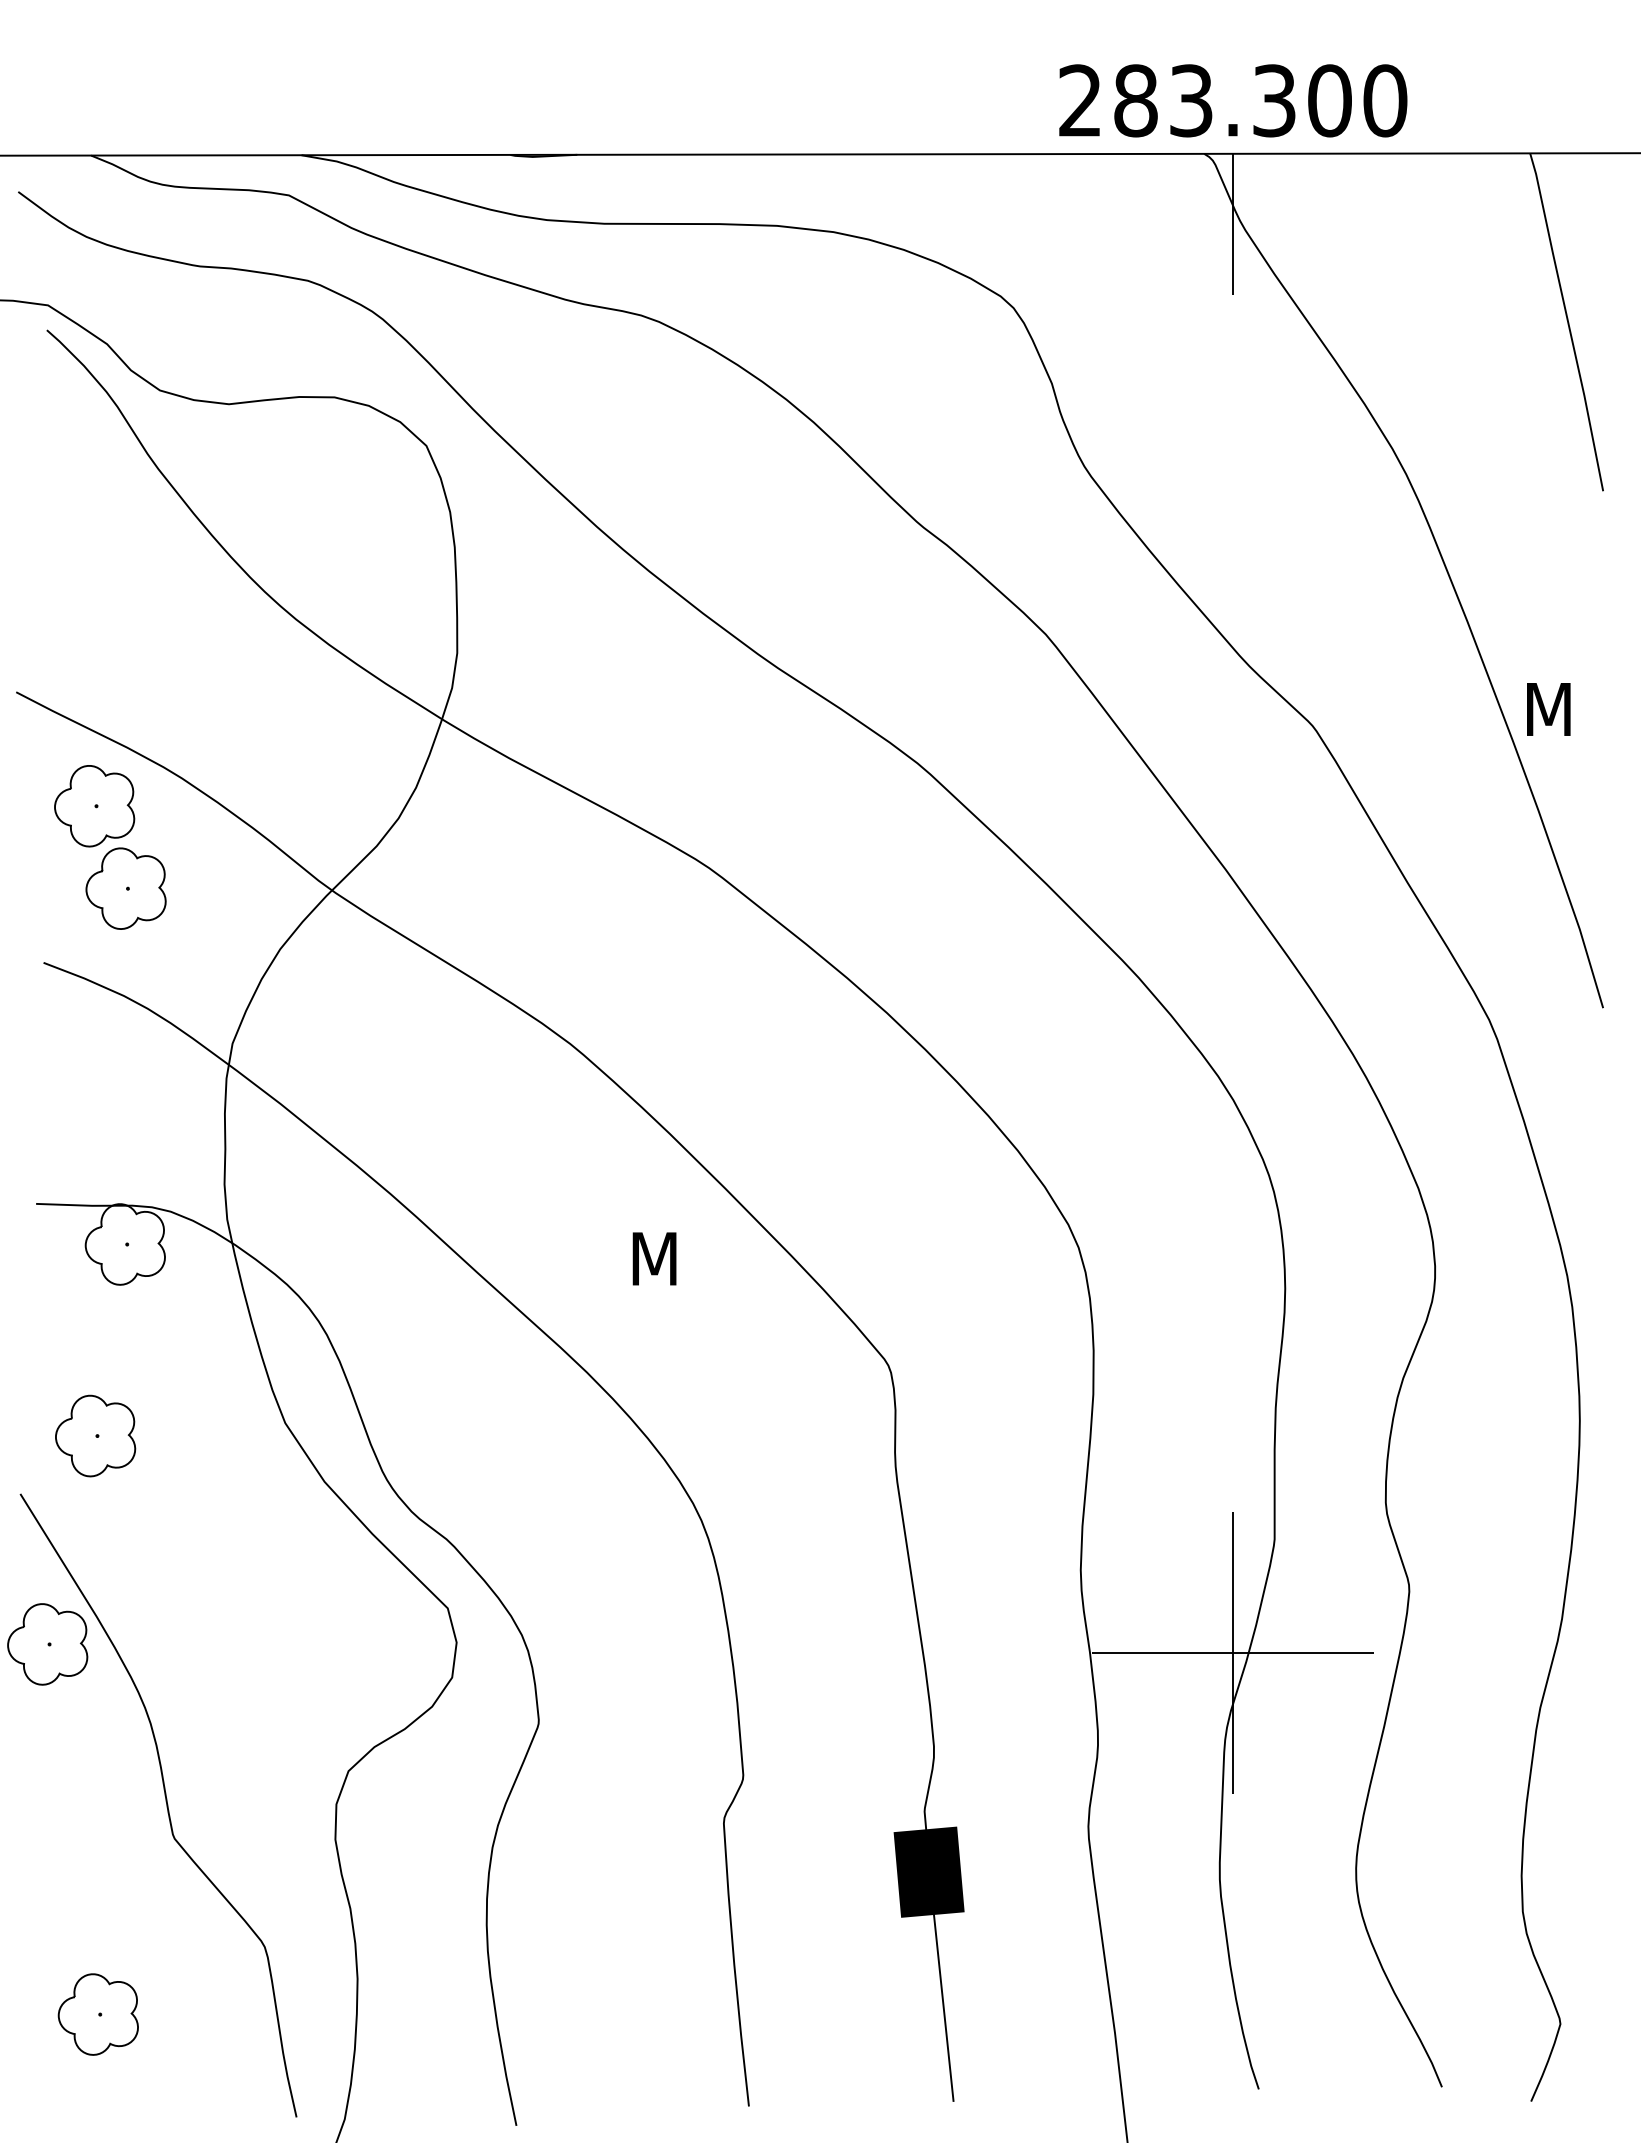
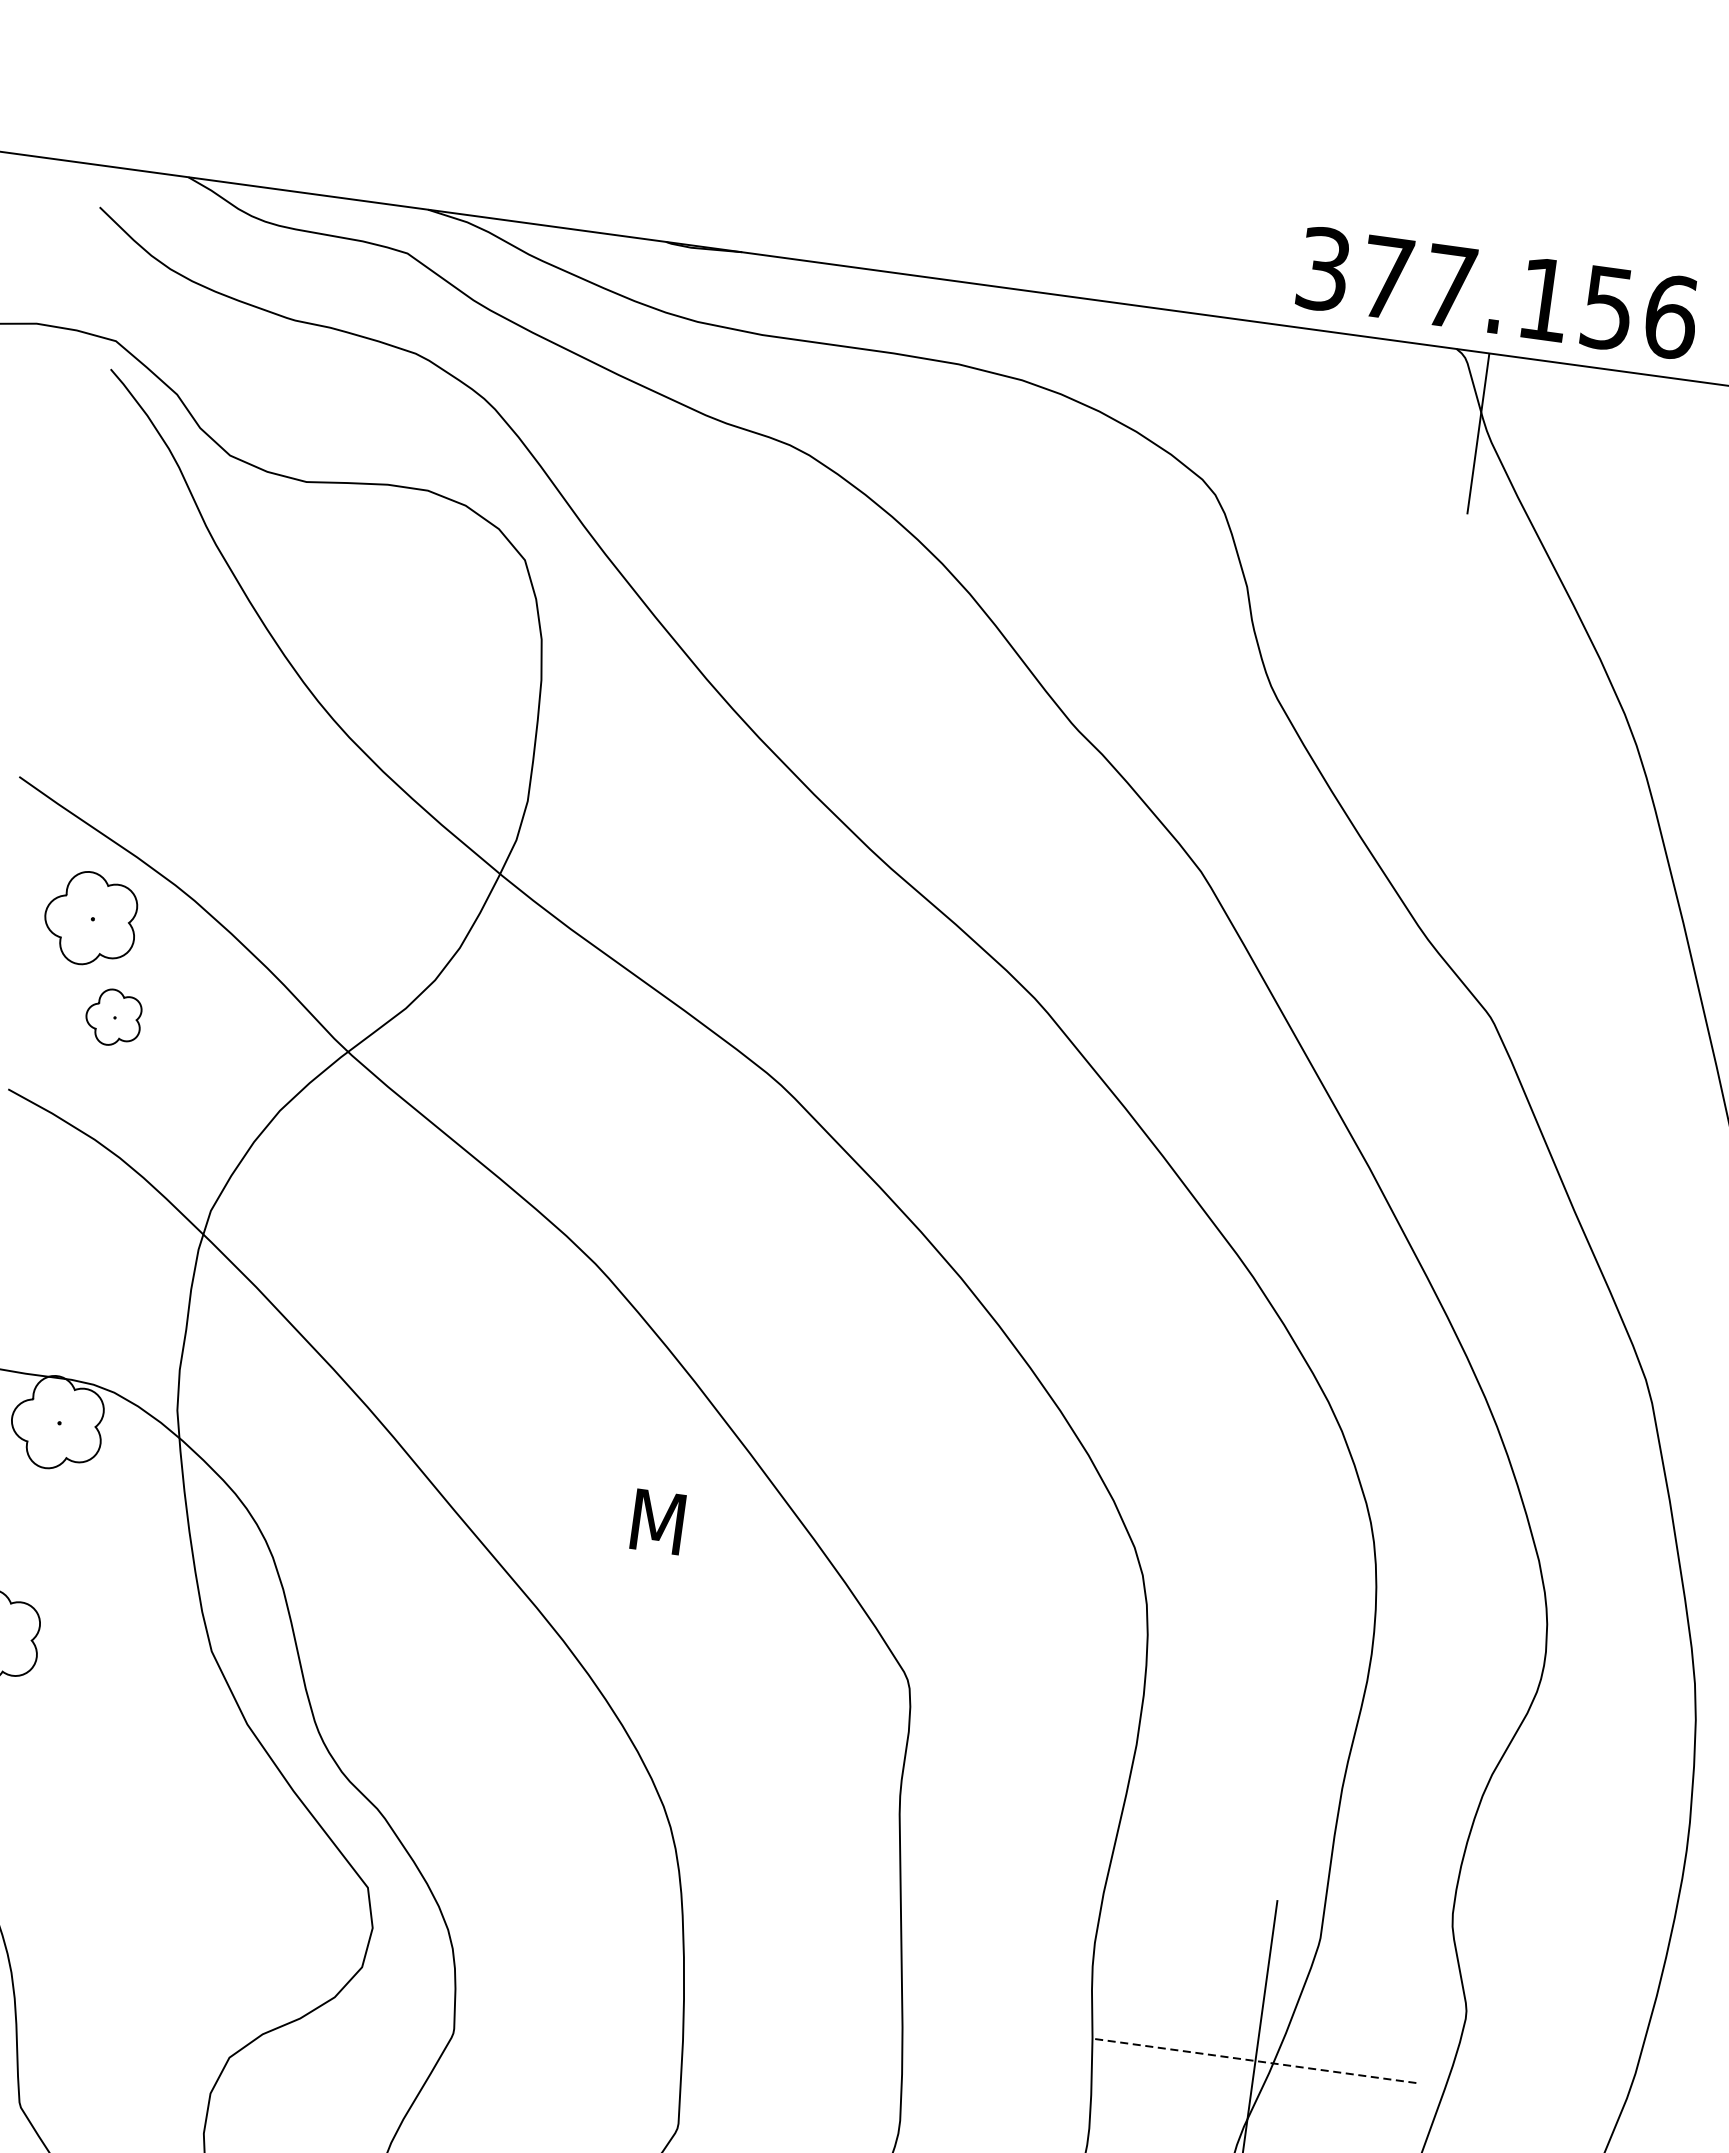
text: (1233, 100) -> (1498, 292), 283.300 -> 377.156
part: (125, 888) -> (113, 1017), size x0.6
line: (1232, 1652) -> (1254, 2060), solid -> dashed

